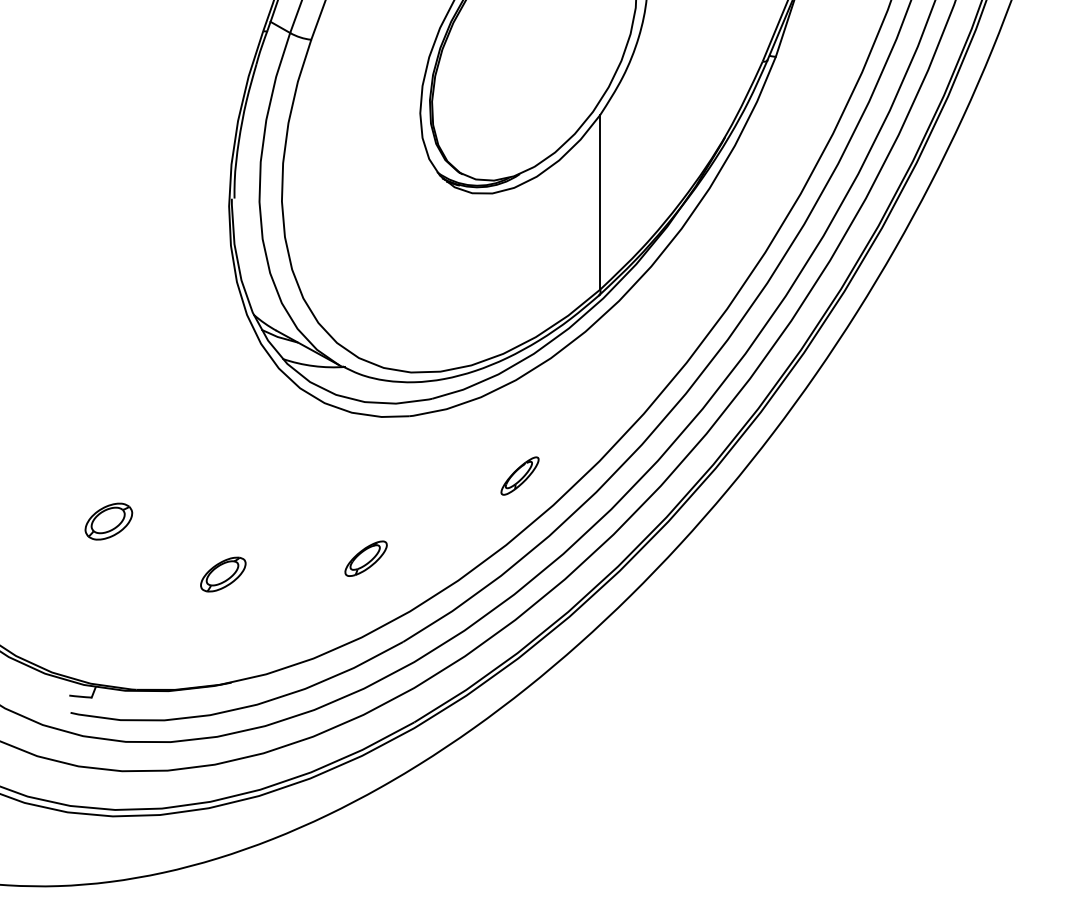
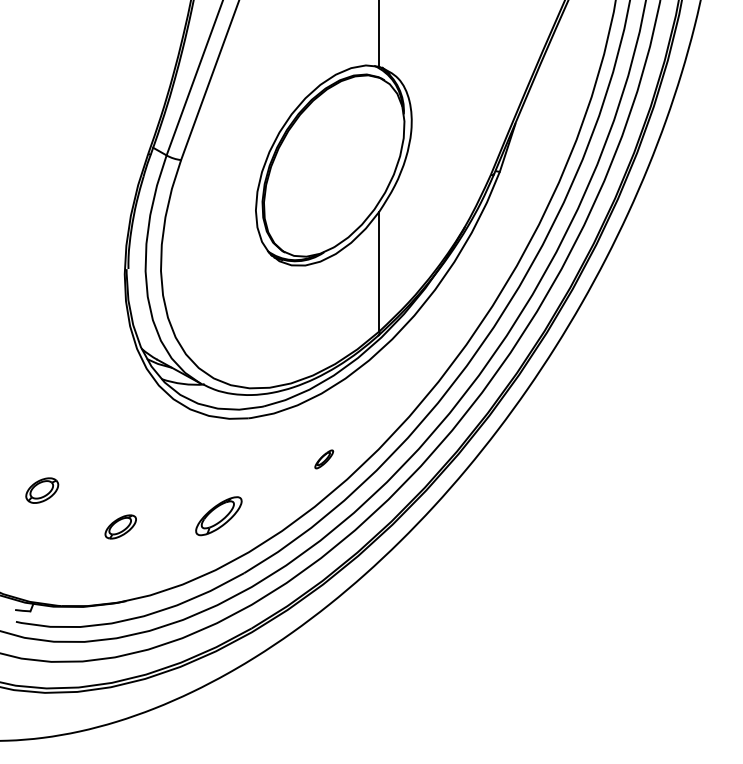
part: (518, 476) -> (323, 459), size x0.7
part: (365, 557) -> (218, 515), size x1.6

